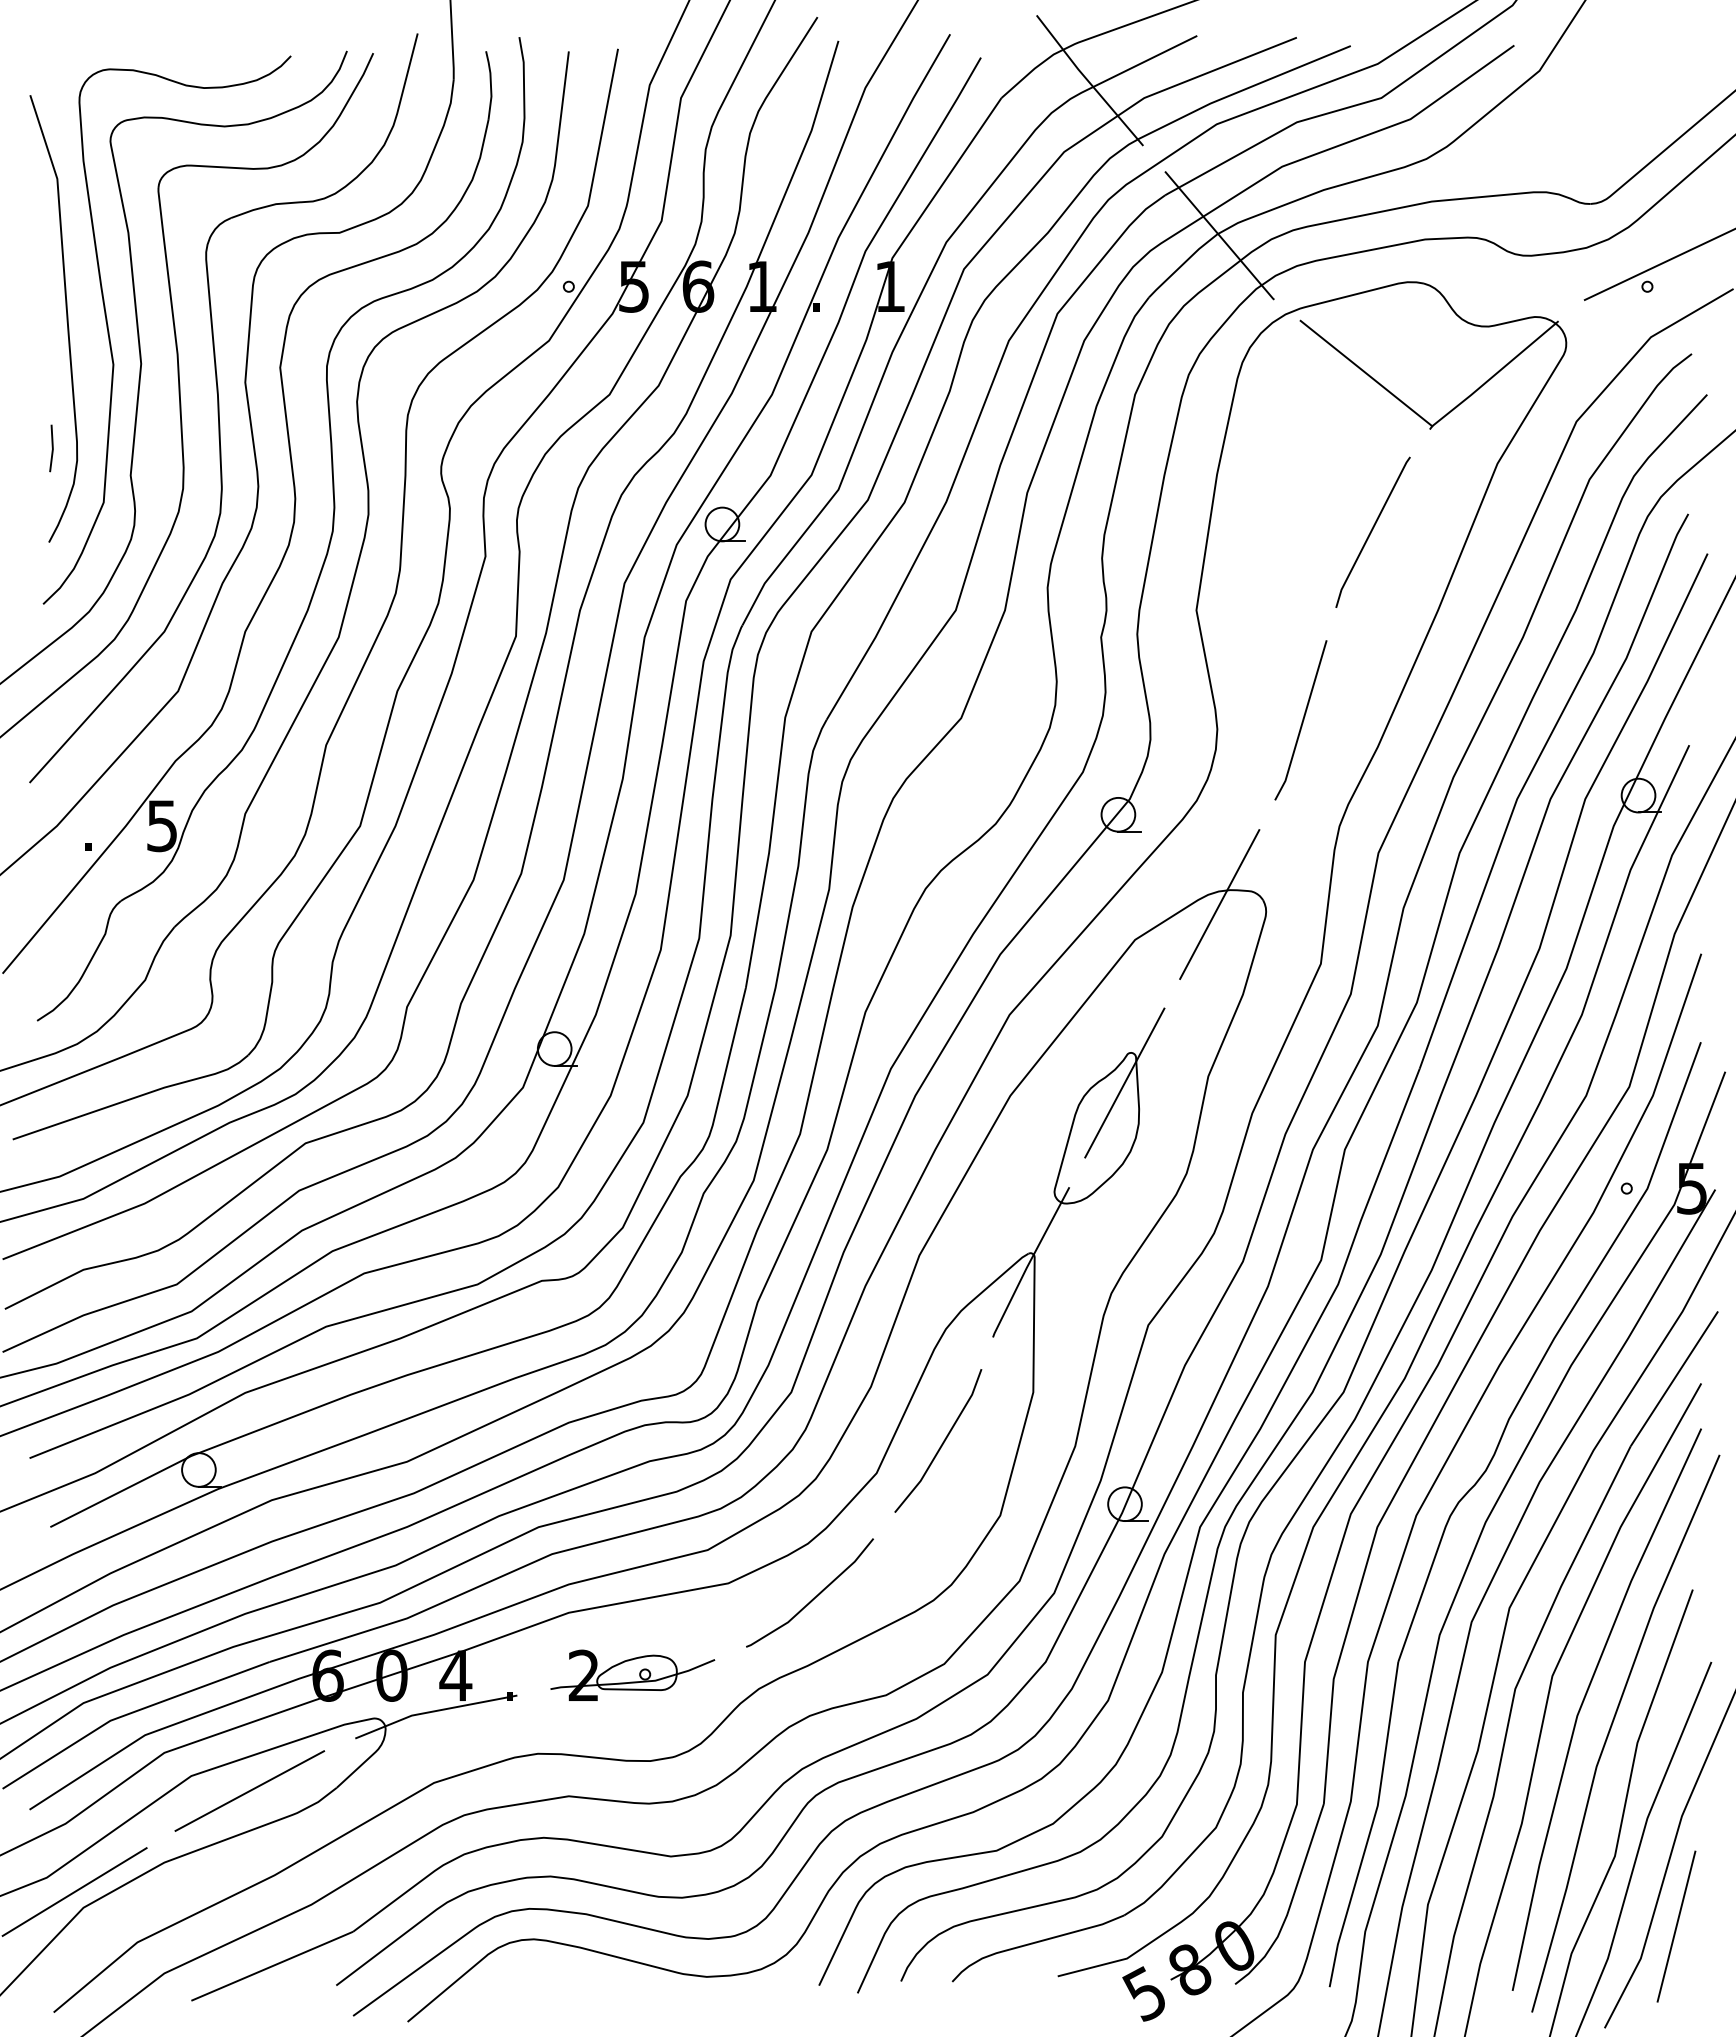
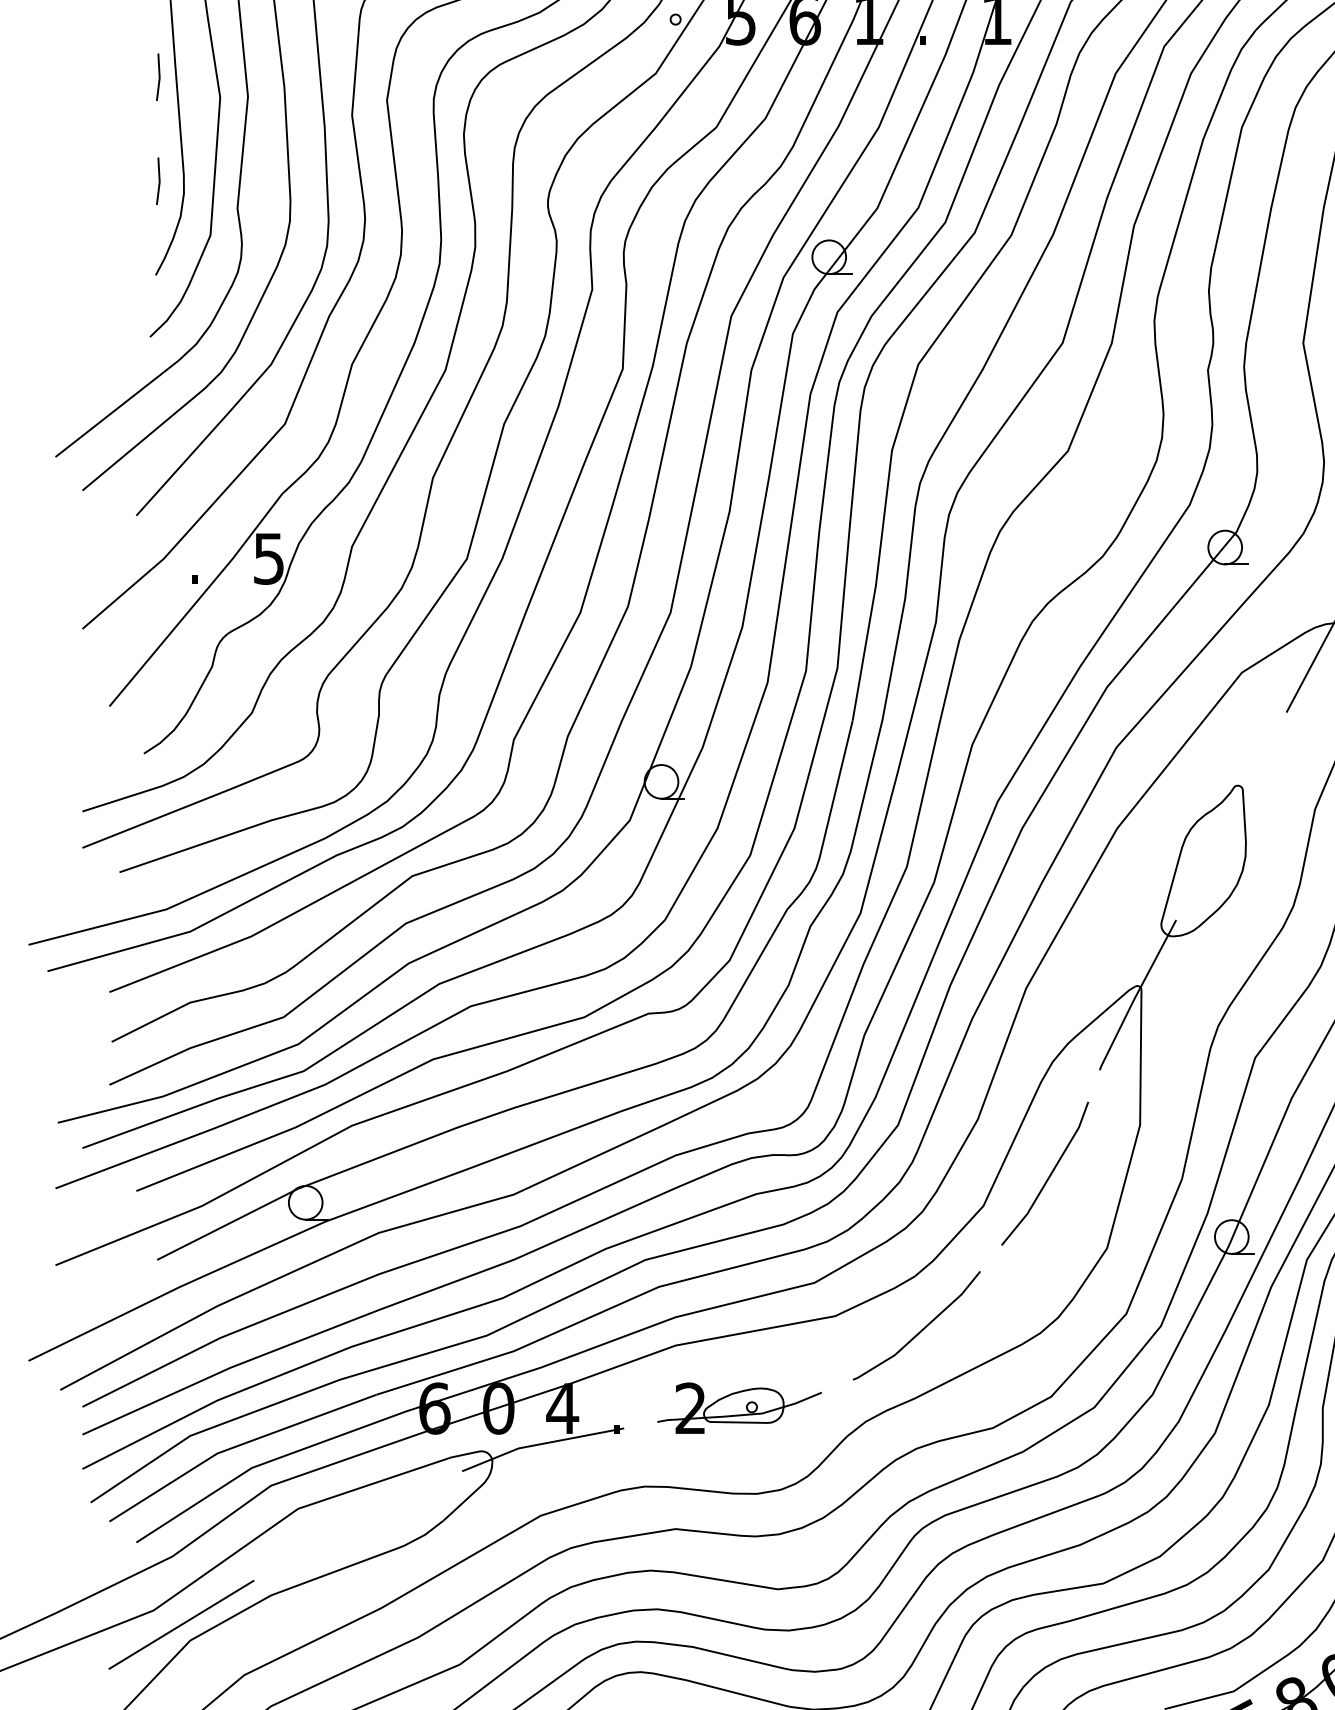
line: (51, 343) -> (158, 76), added
line: (1124, 1082) -> (1231, 815), removed
line: (249, 1790) -> (356, 1523), removed

